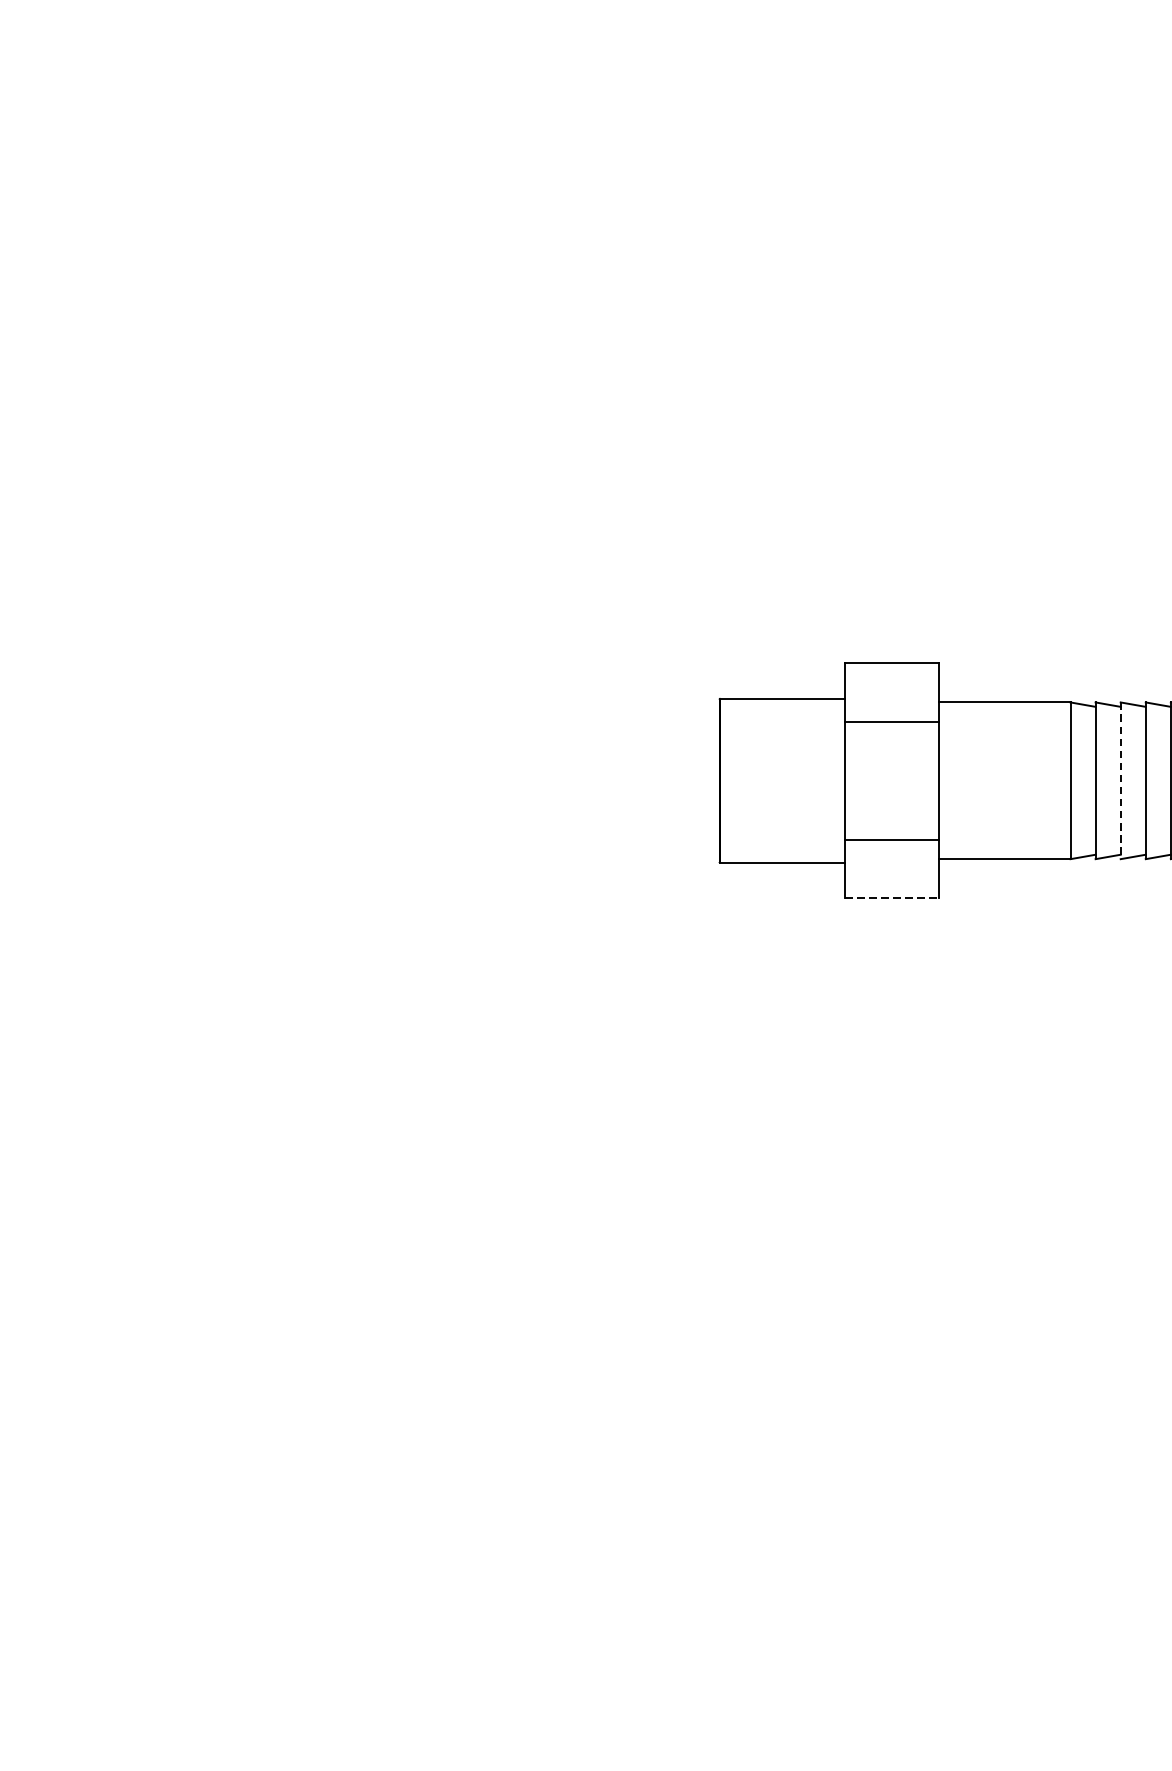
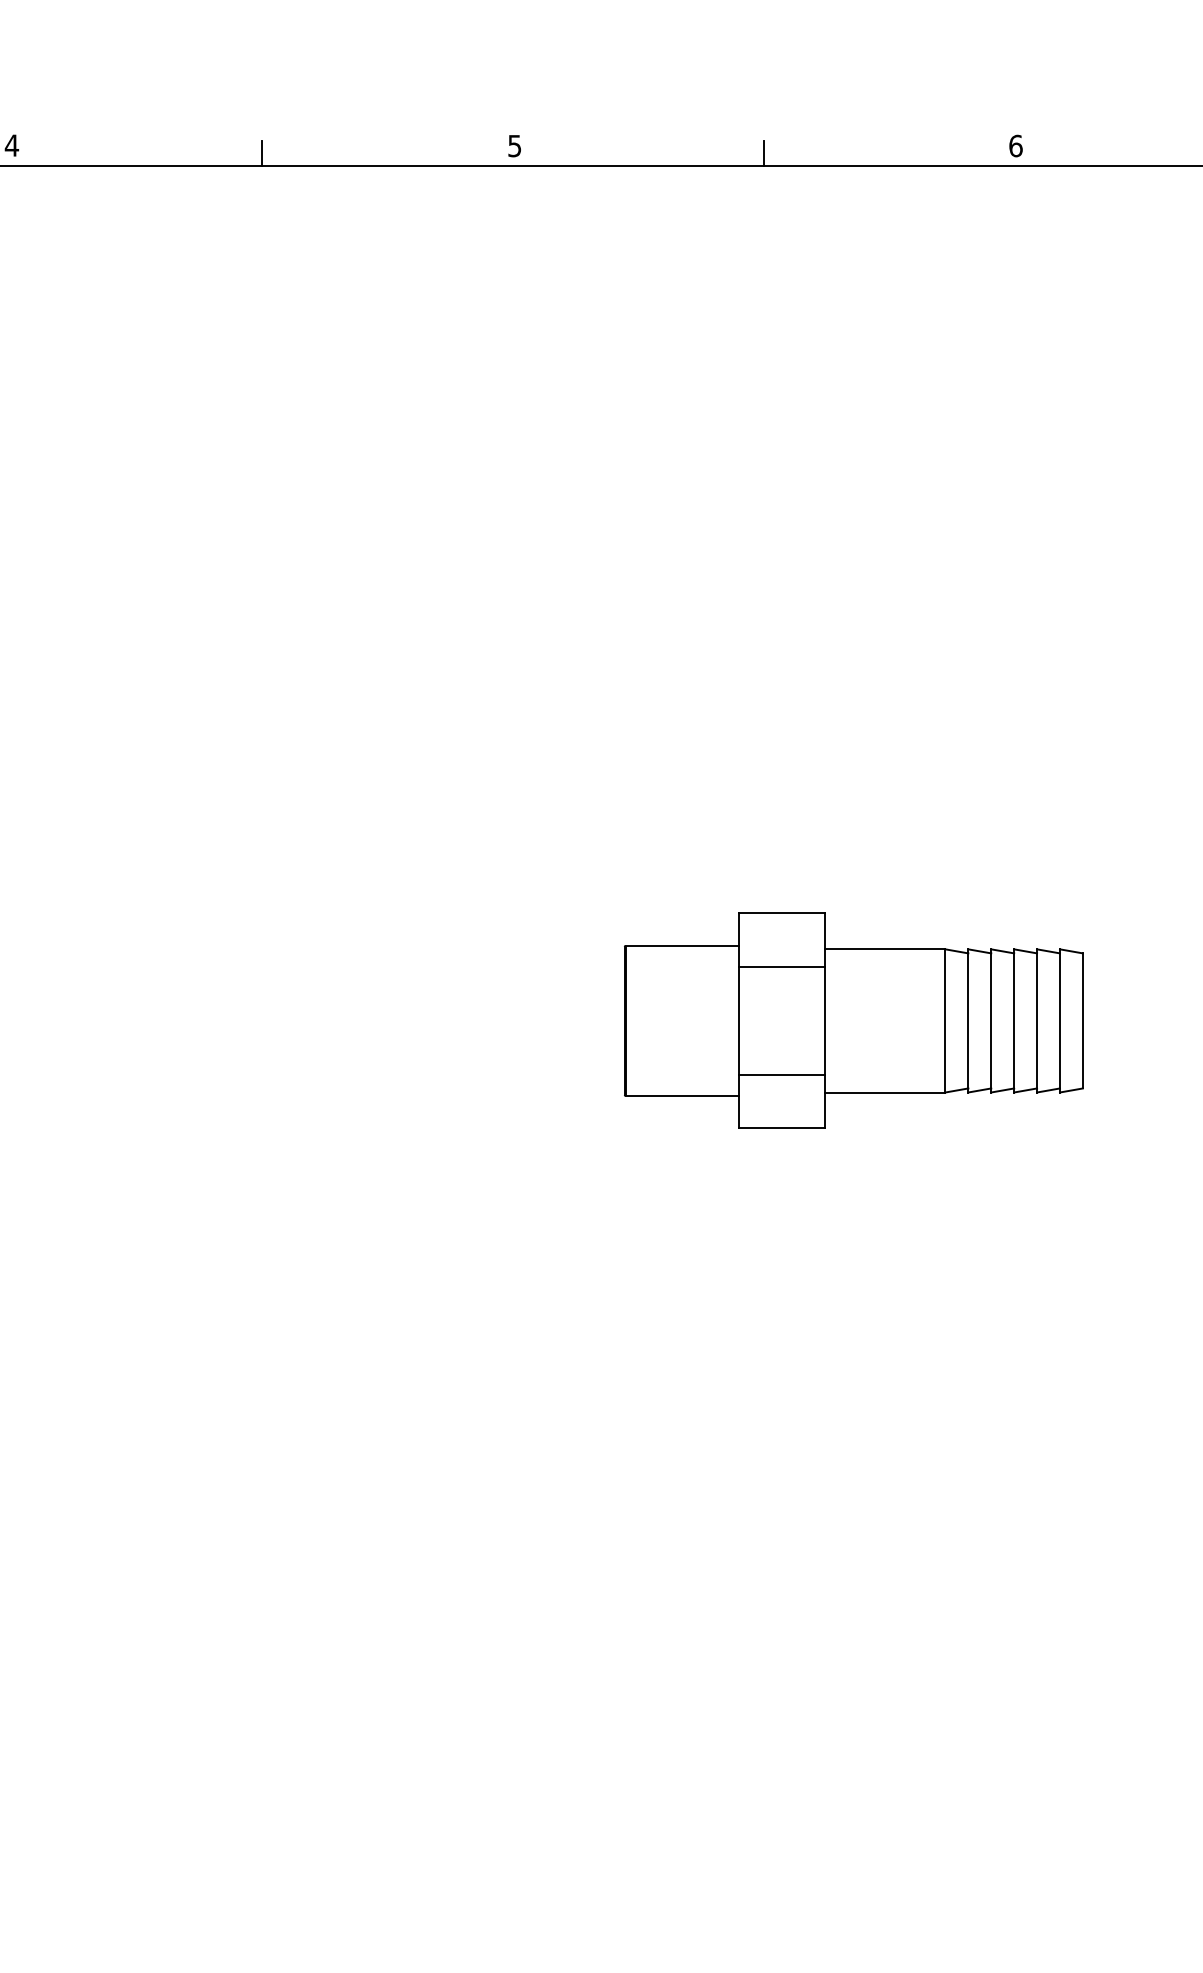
line: (1120, 780) -> (991, 1020), dashed -> solid
line: (892, 898) -> (782, 1128), dashed -> solid

